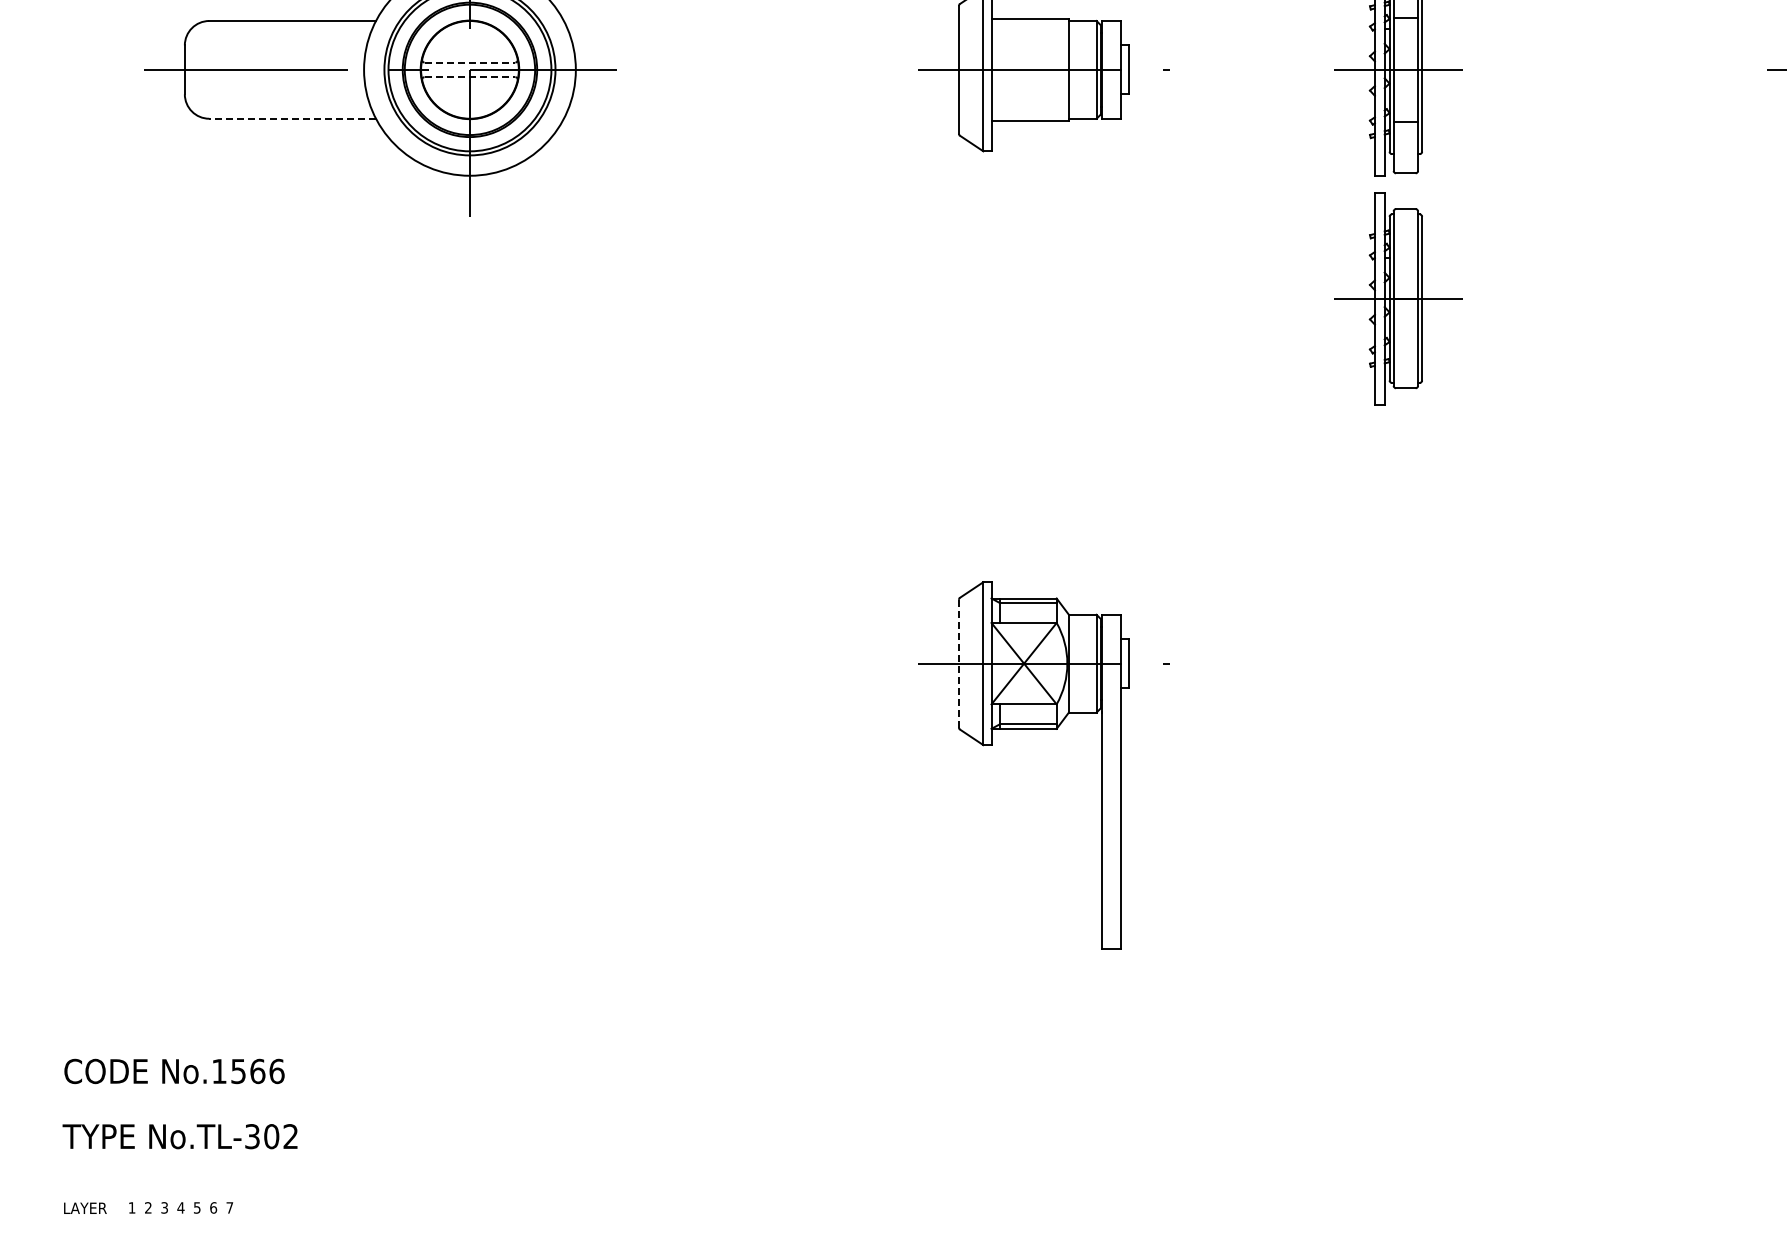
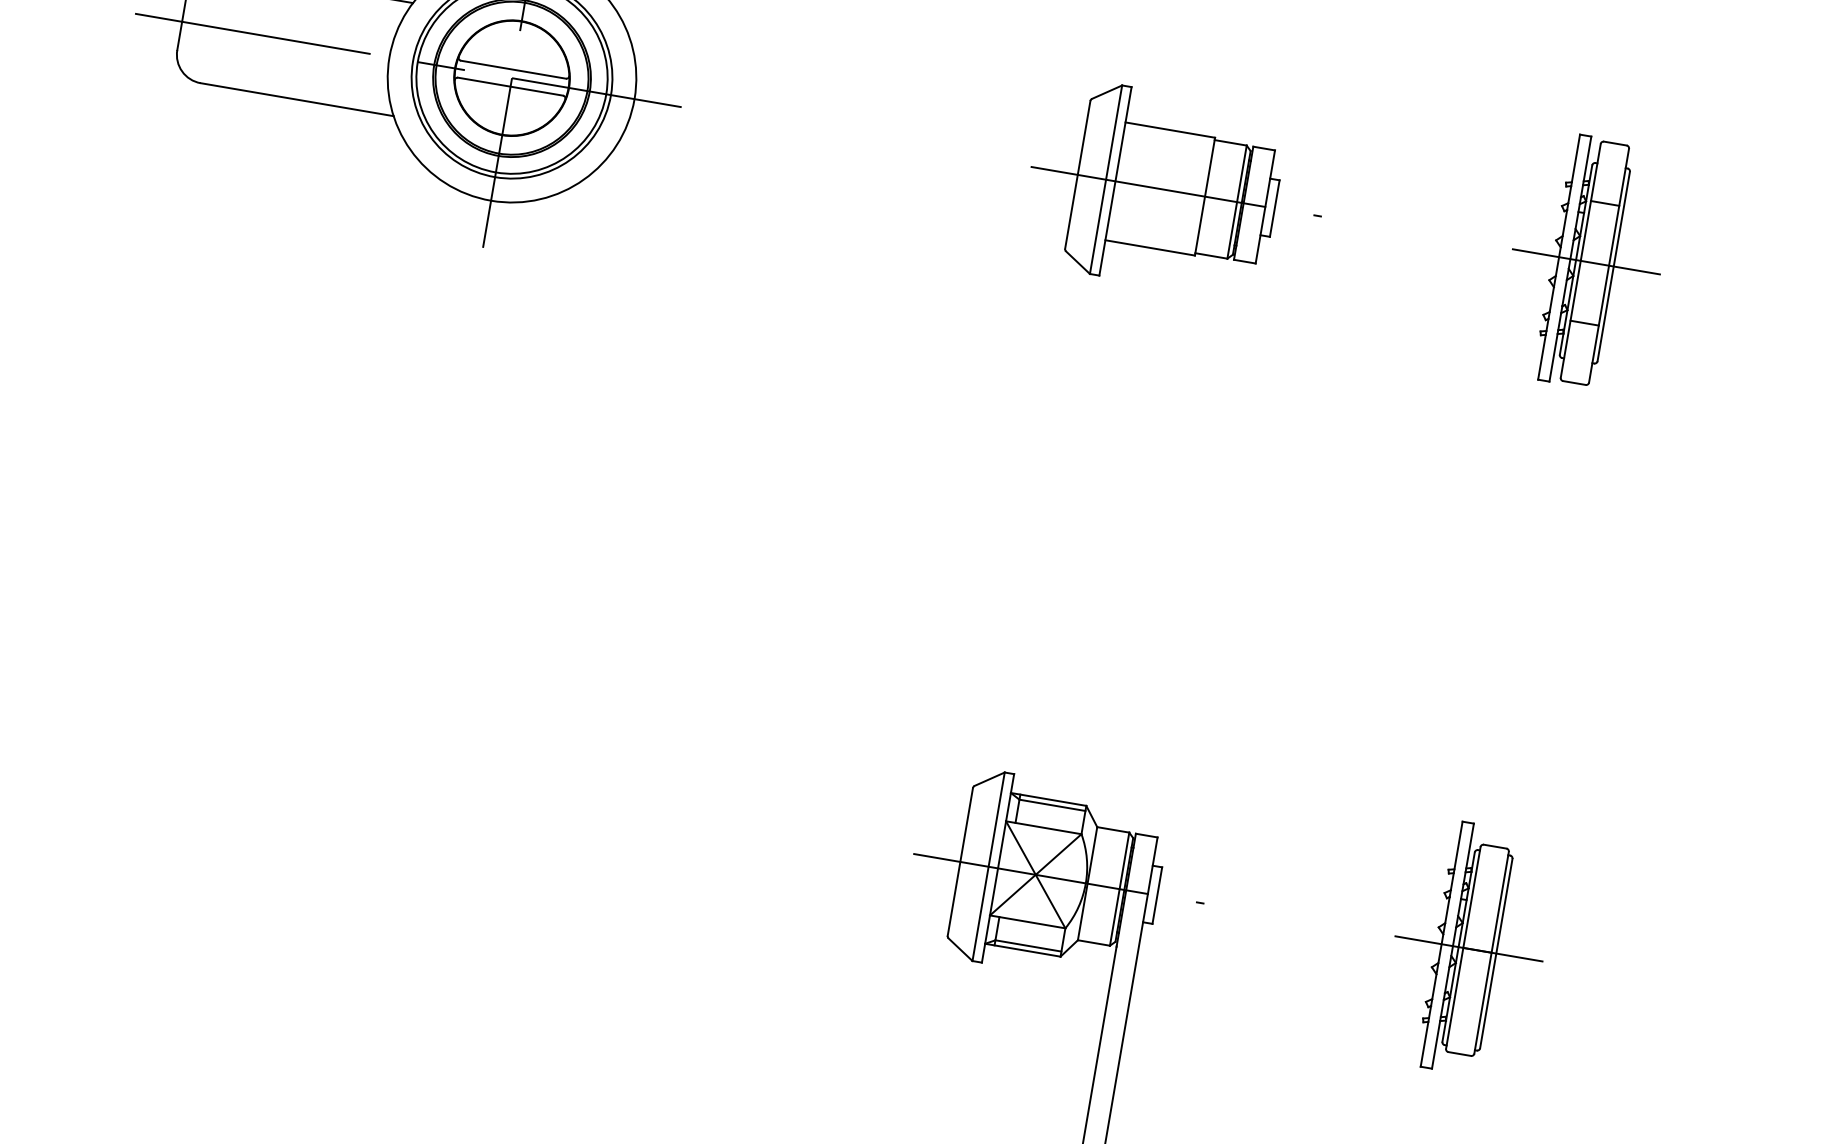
line: (470, 62) -> (514, 69), dashed -> solid
line: (470, 77) -> (511, 87), dashed -> solid
line: (292, 118) -> (297, 99), dashed -> solid
part: (1398, 298) -> (1468, 948), moved
line: (958, 663) -> (959, 861), dashed -> solid

